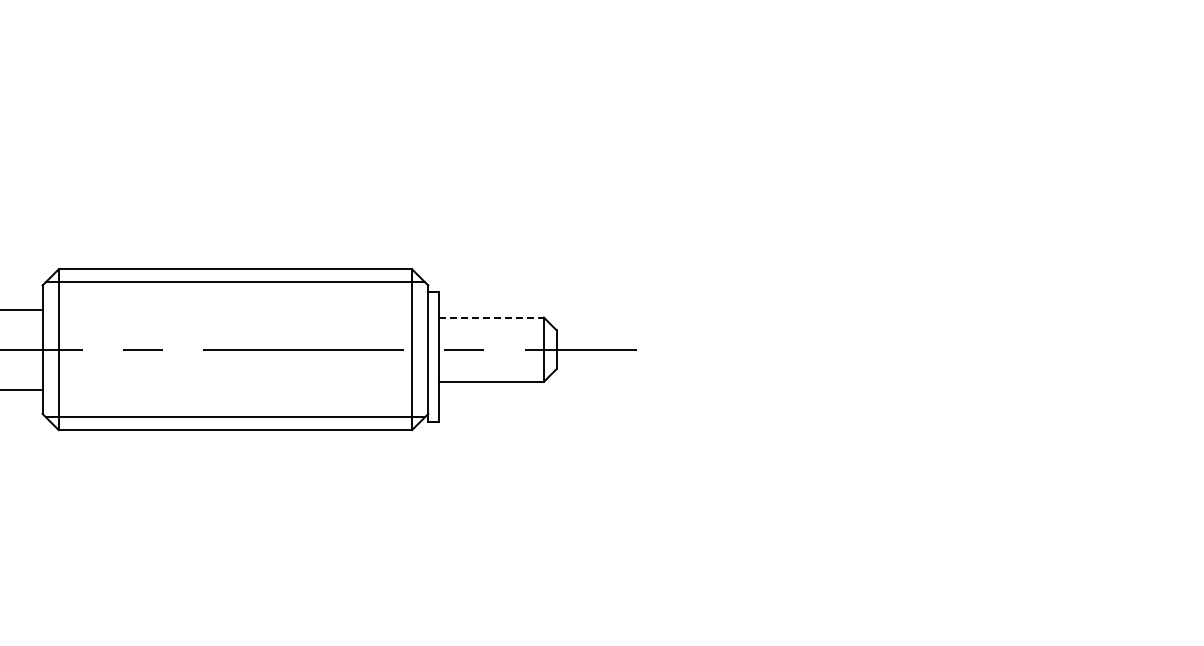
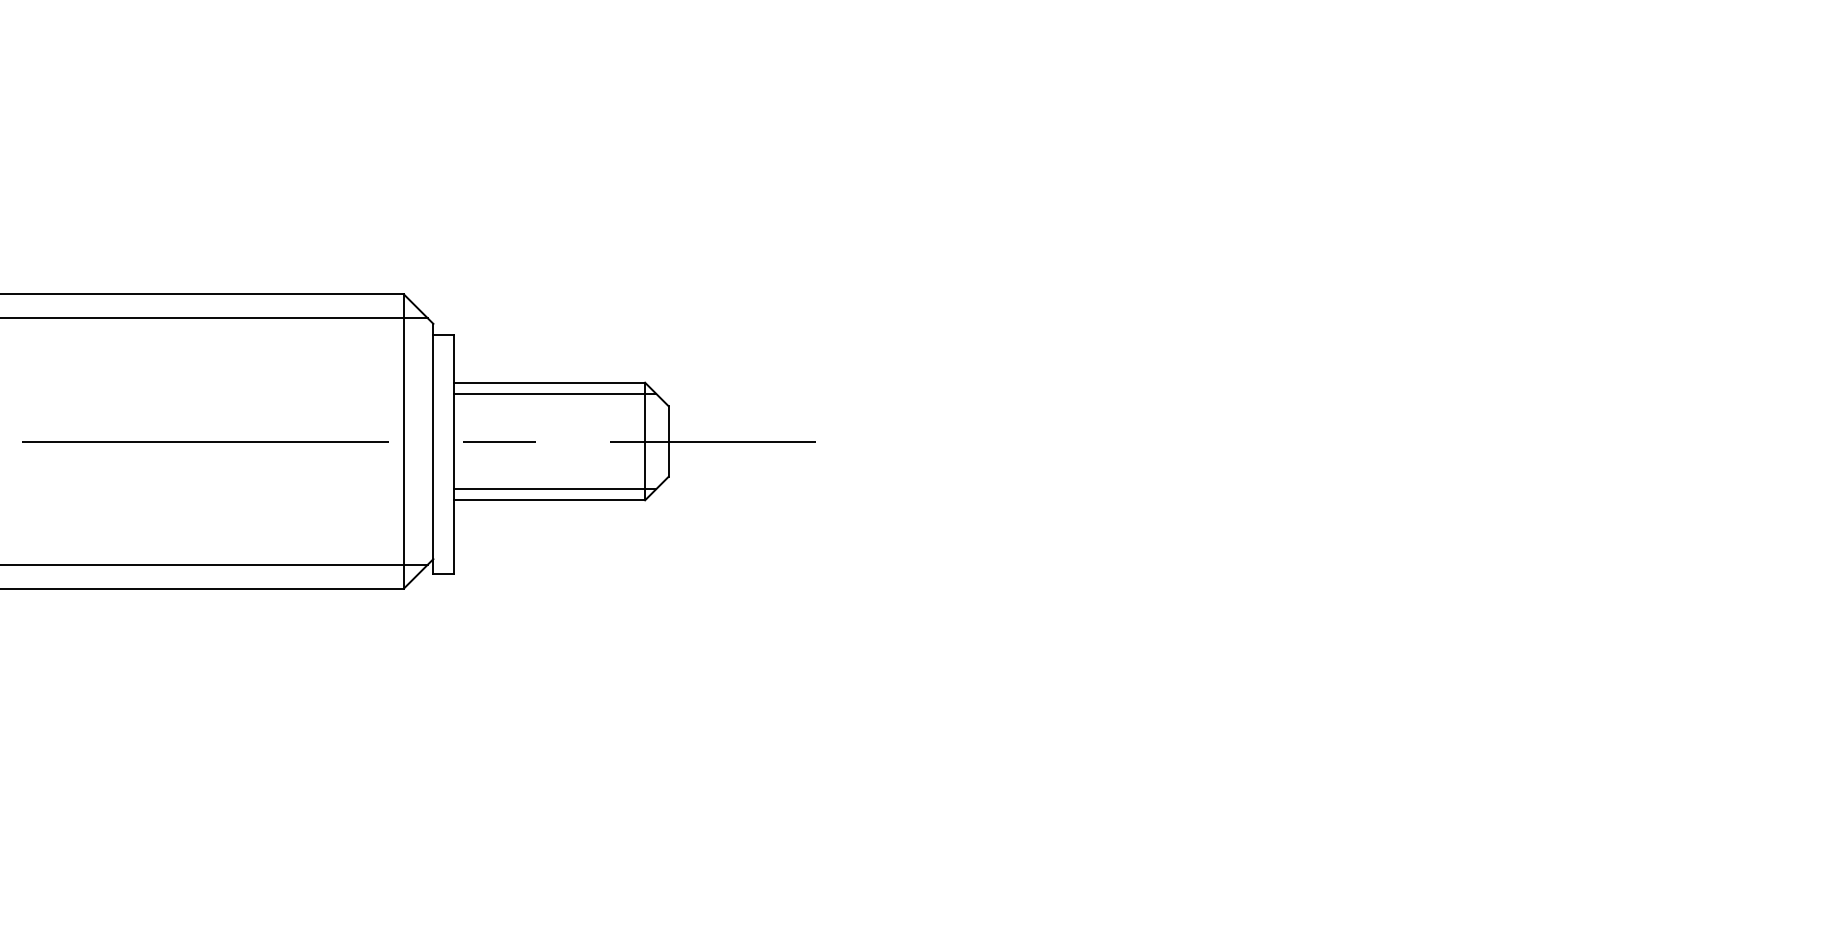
line: (492, 317) -> (551, 382), dashed -> solid
line: (494, 323) -> (554, 393), added
line: (494, 375) -> (554, 488), added

